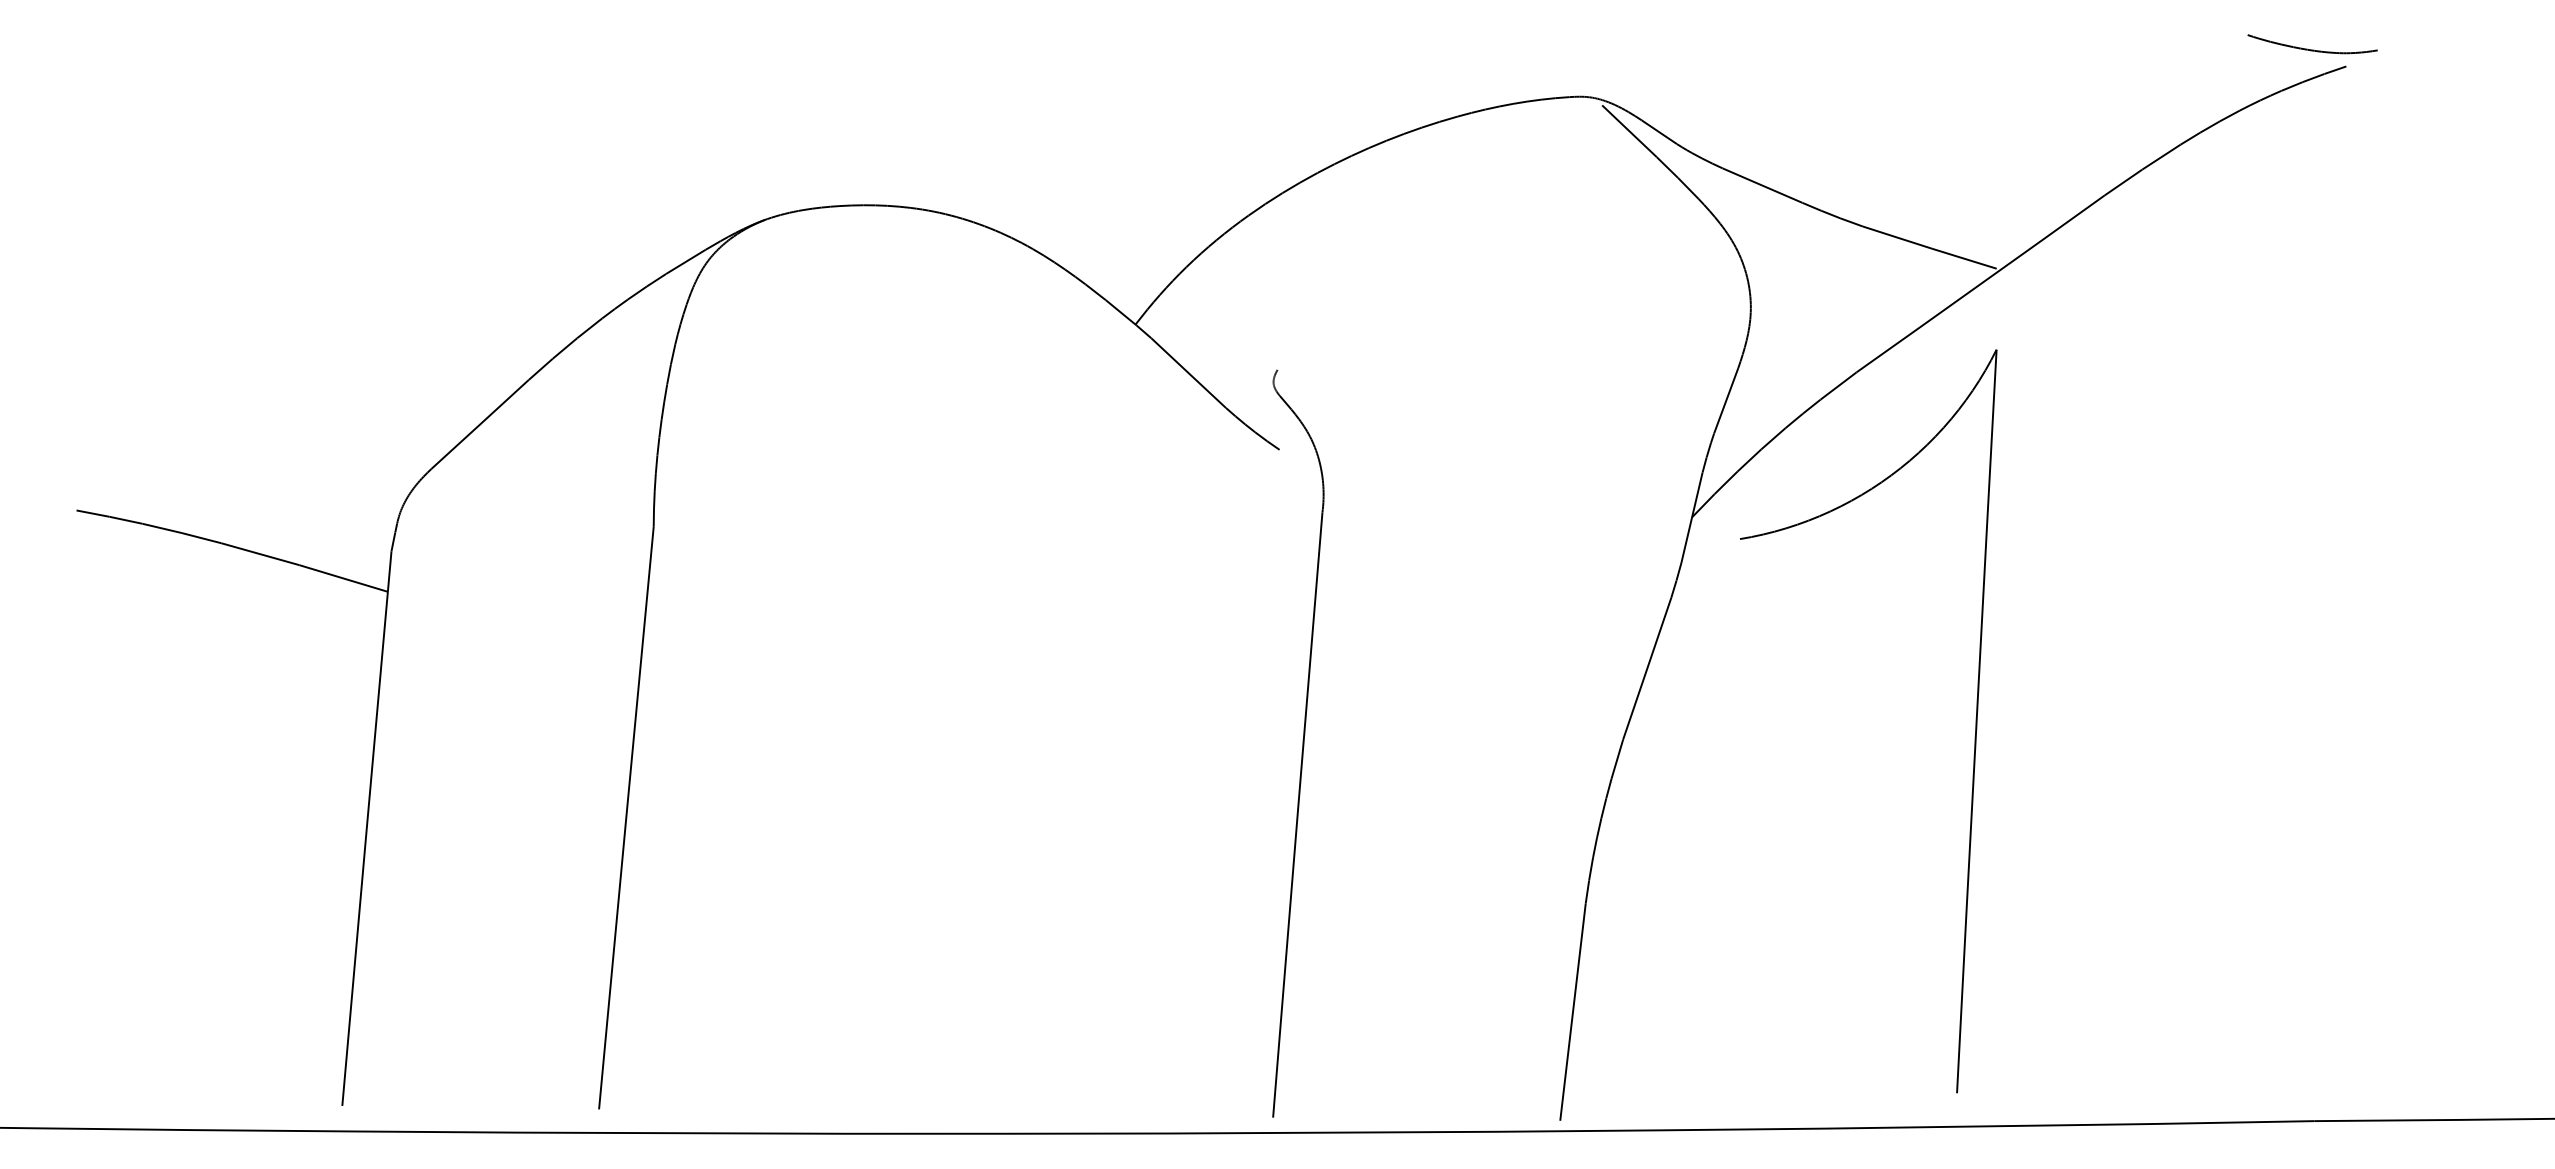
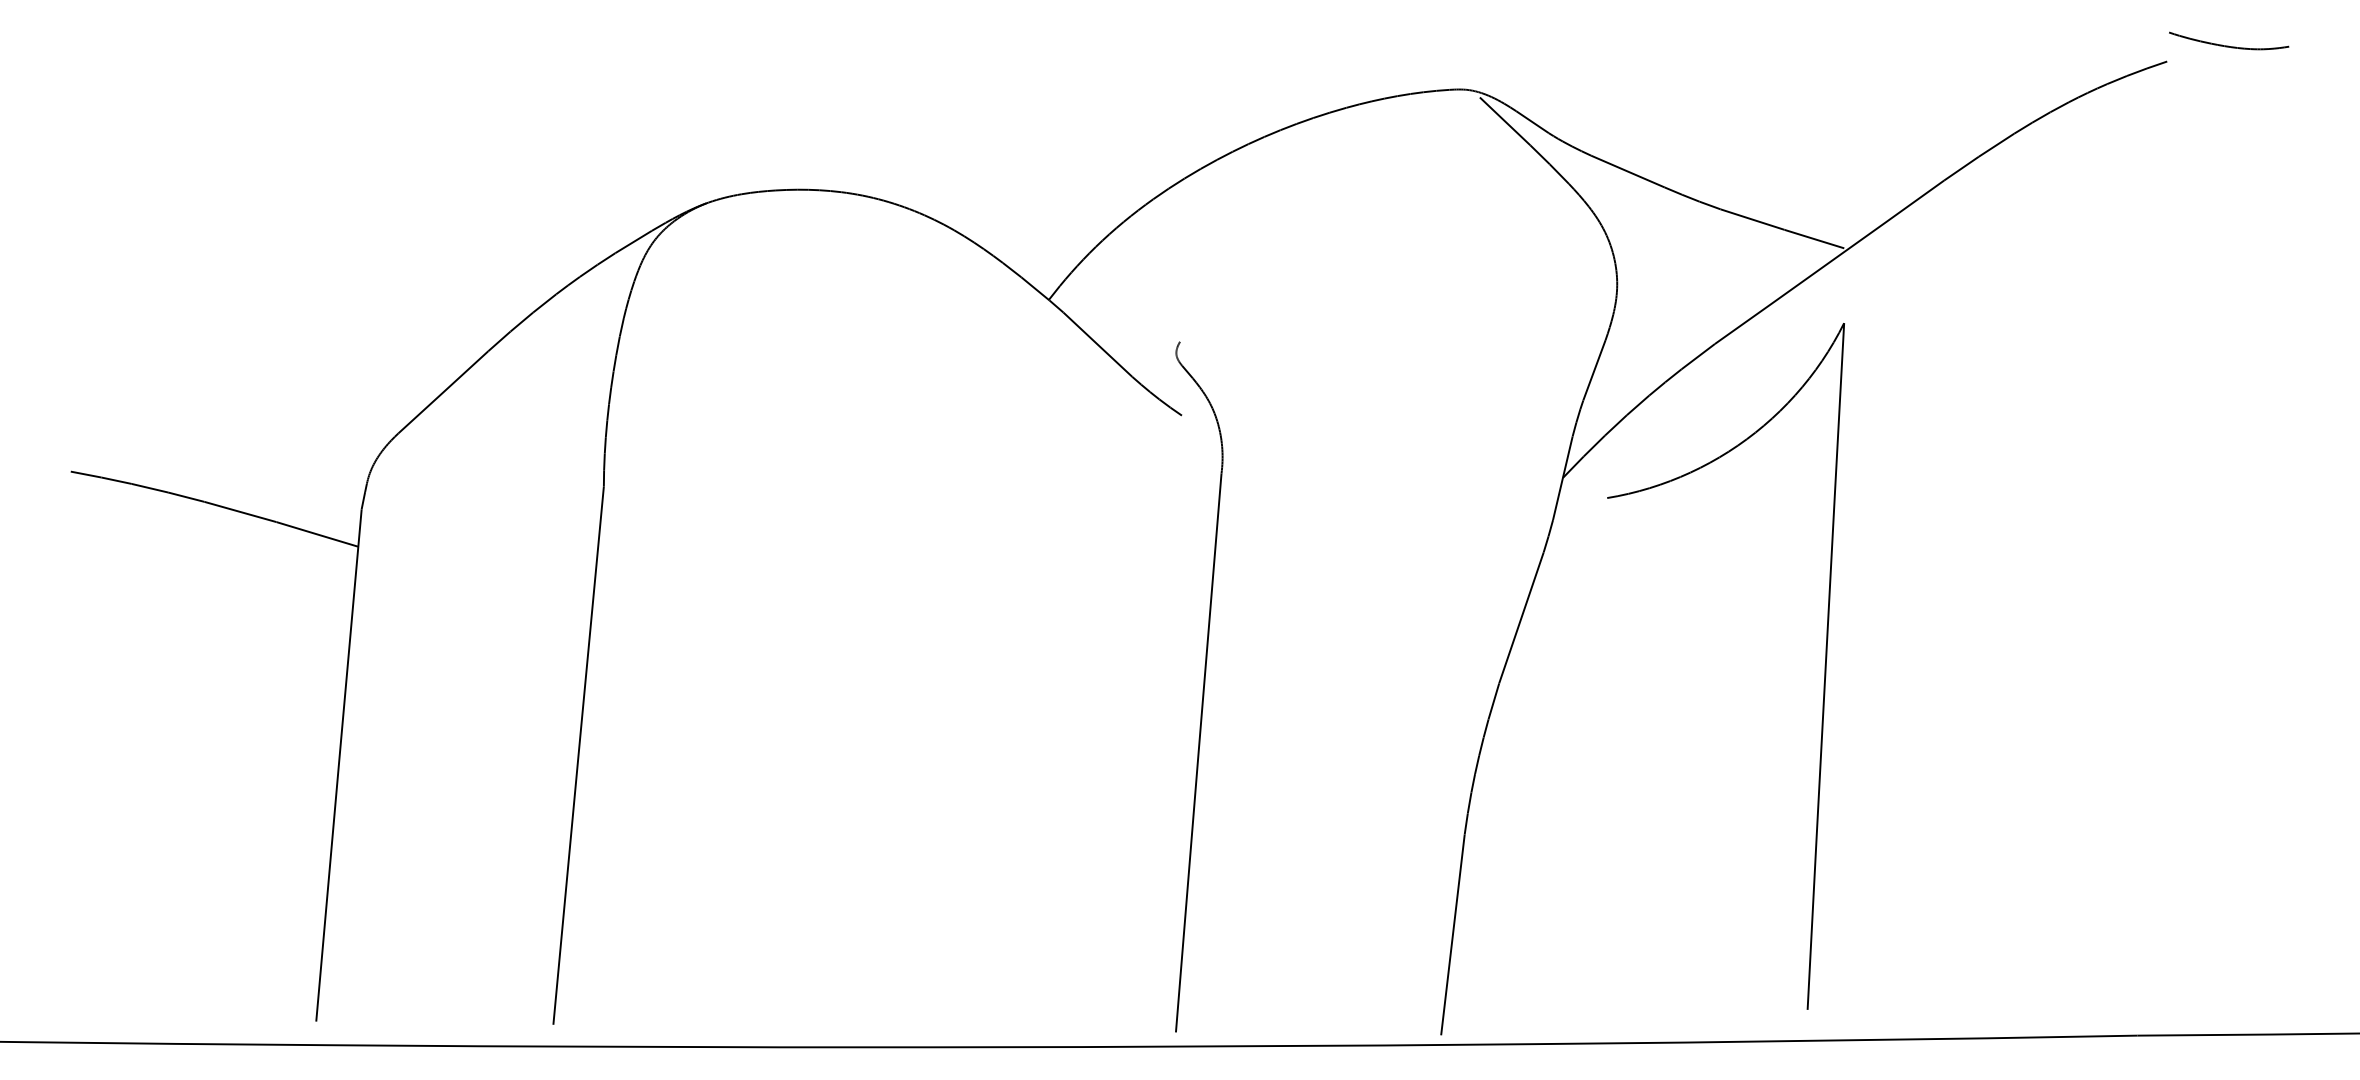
part: (2313, 43) -> (2229, 40), moved

